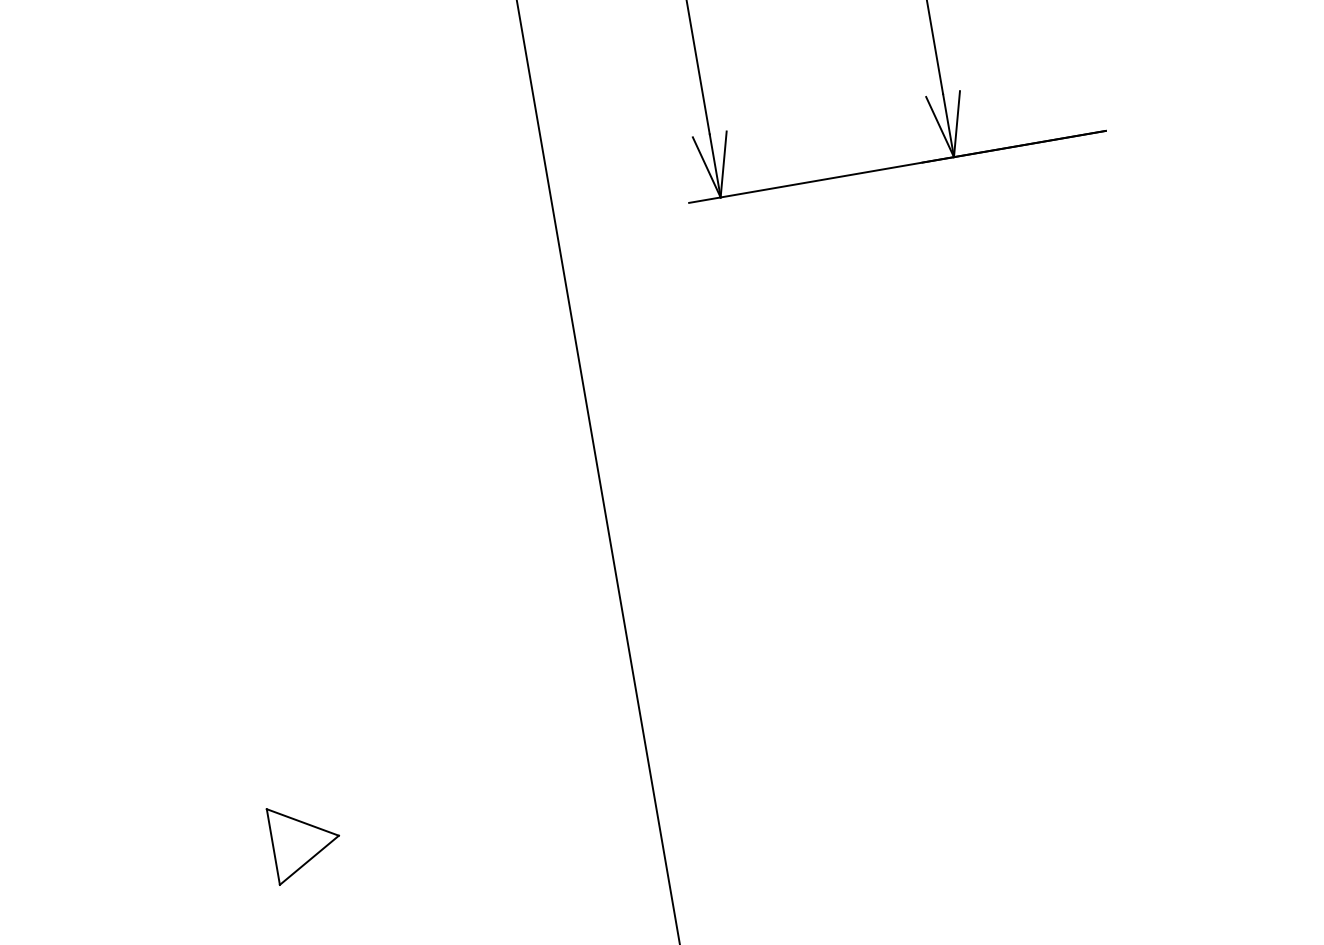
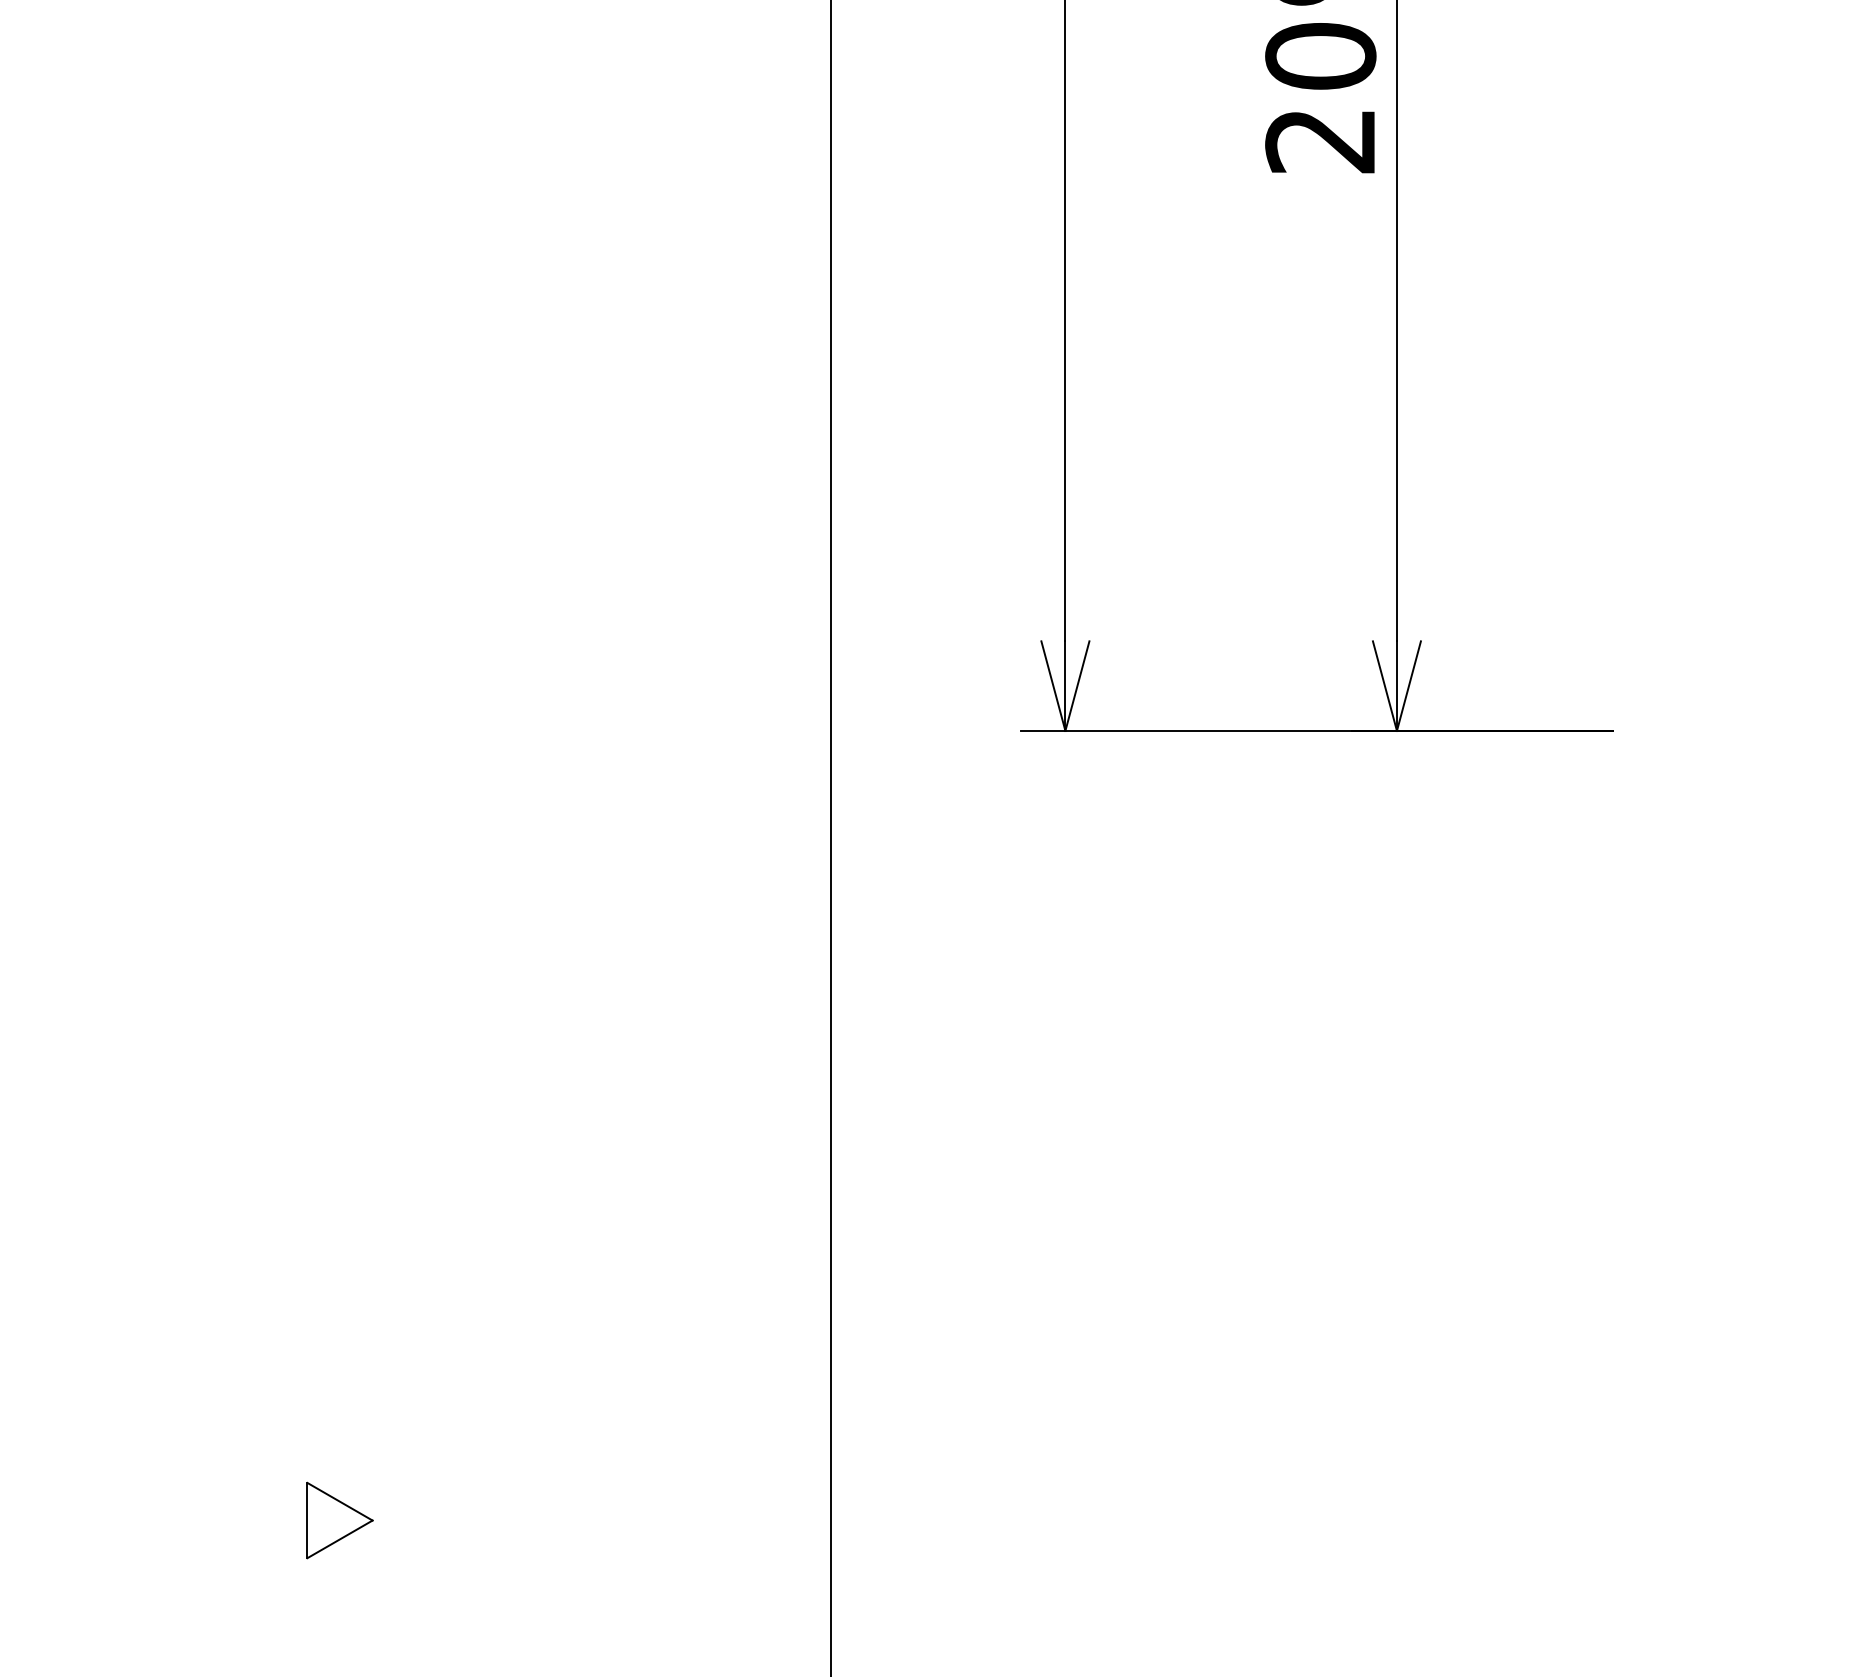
part: (305, 841) -> (339, 1520), size x0.7

